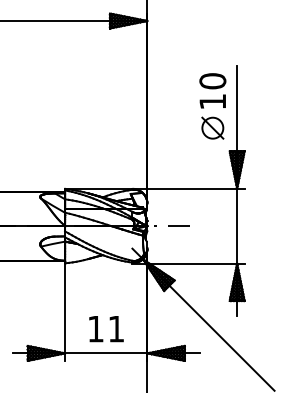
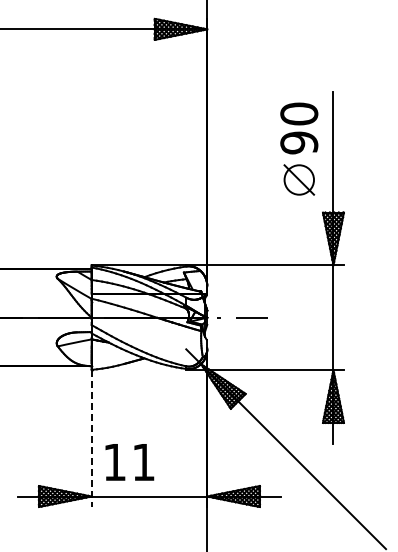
text: (213, 101) -> (299, 142), 10 -> 90
line: (65, 312) -> (91, 439), solid -> dashed
text: (106, 329) -> (129, 462), moved

